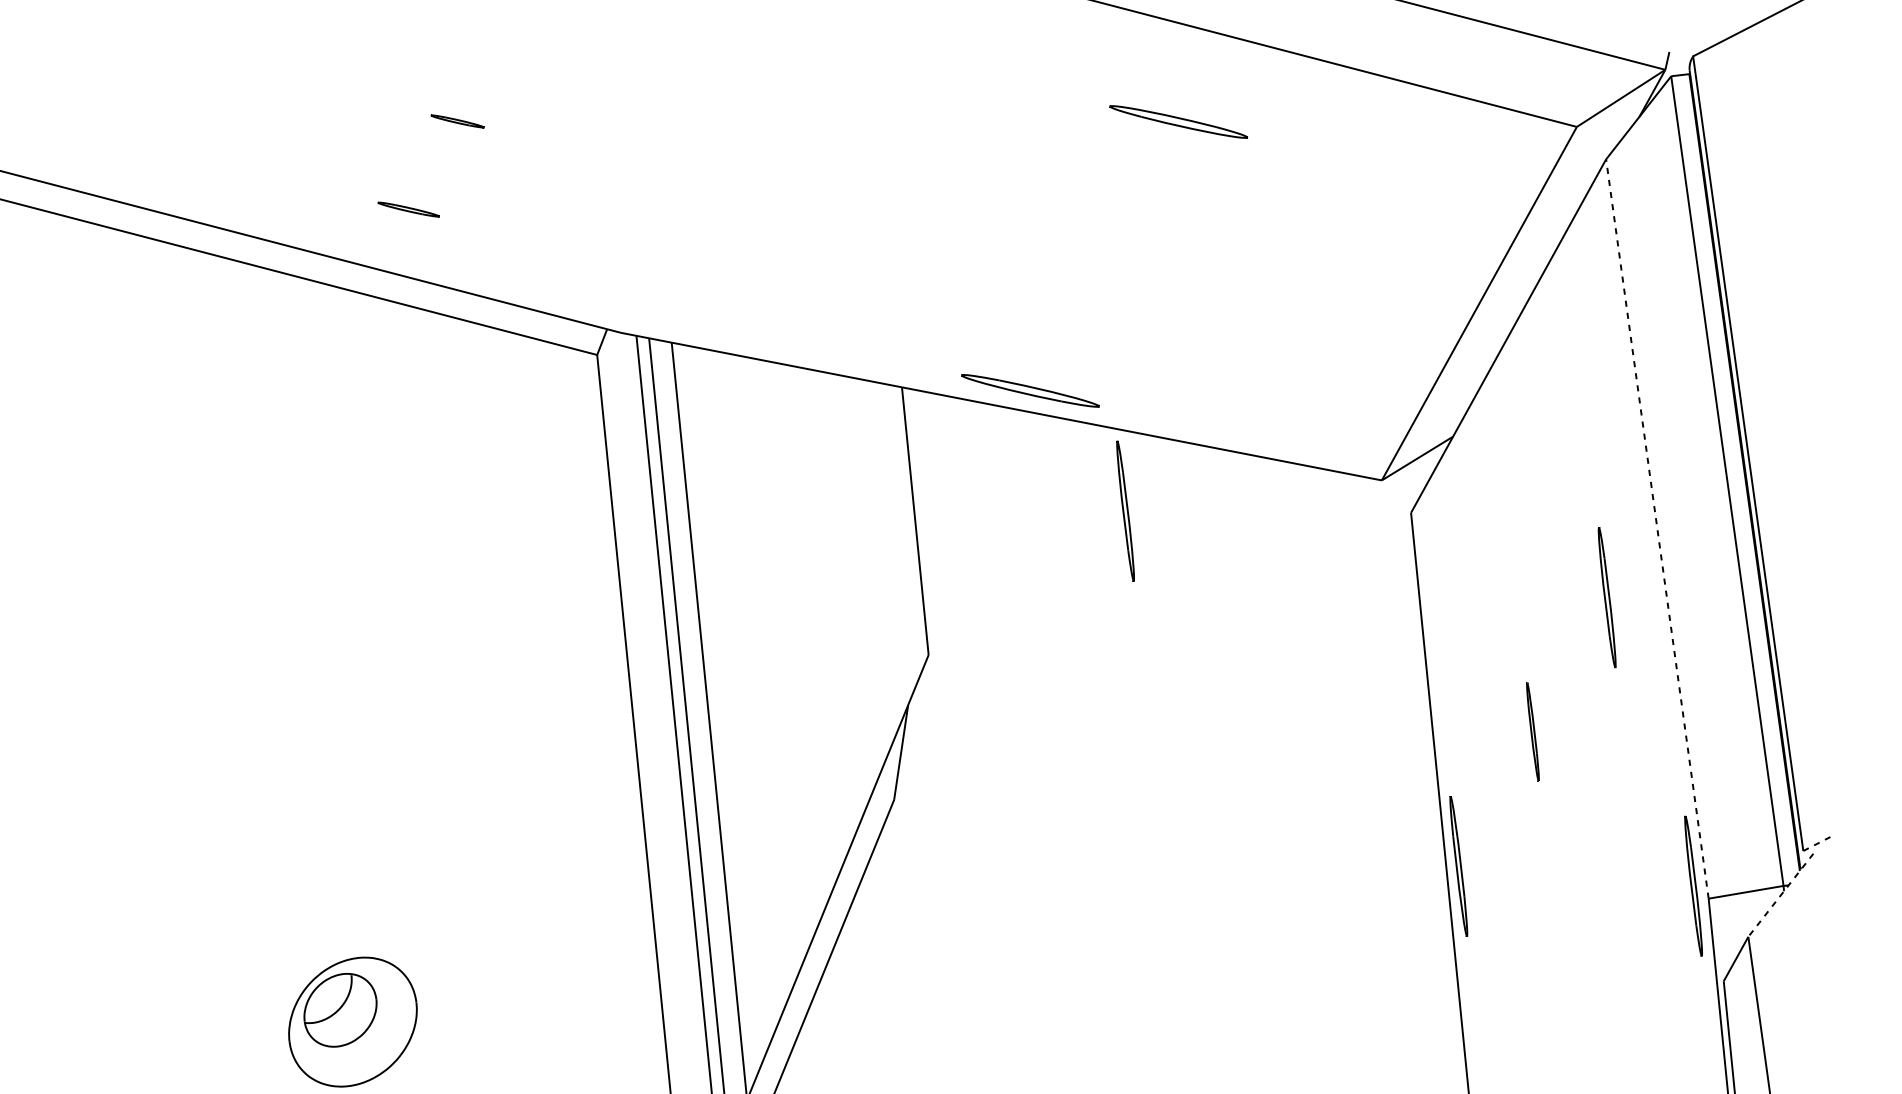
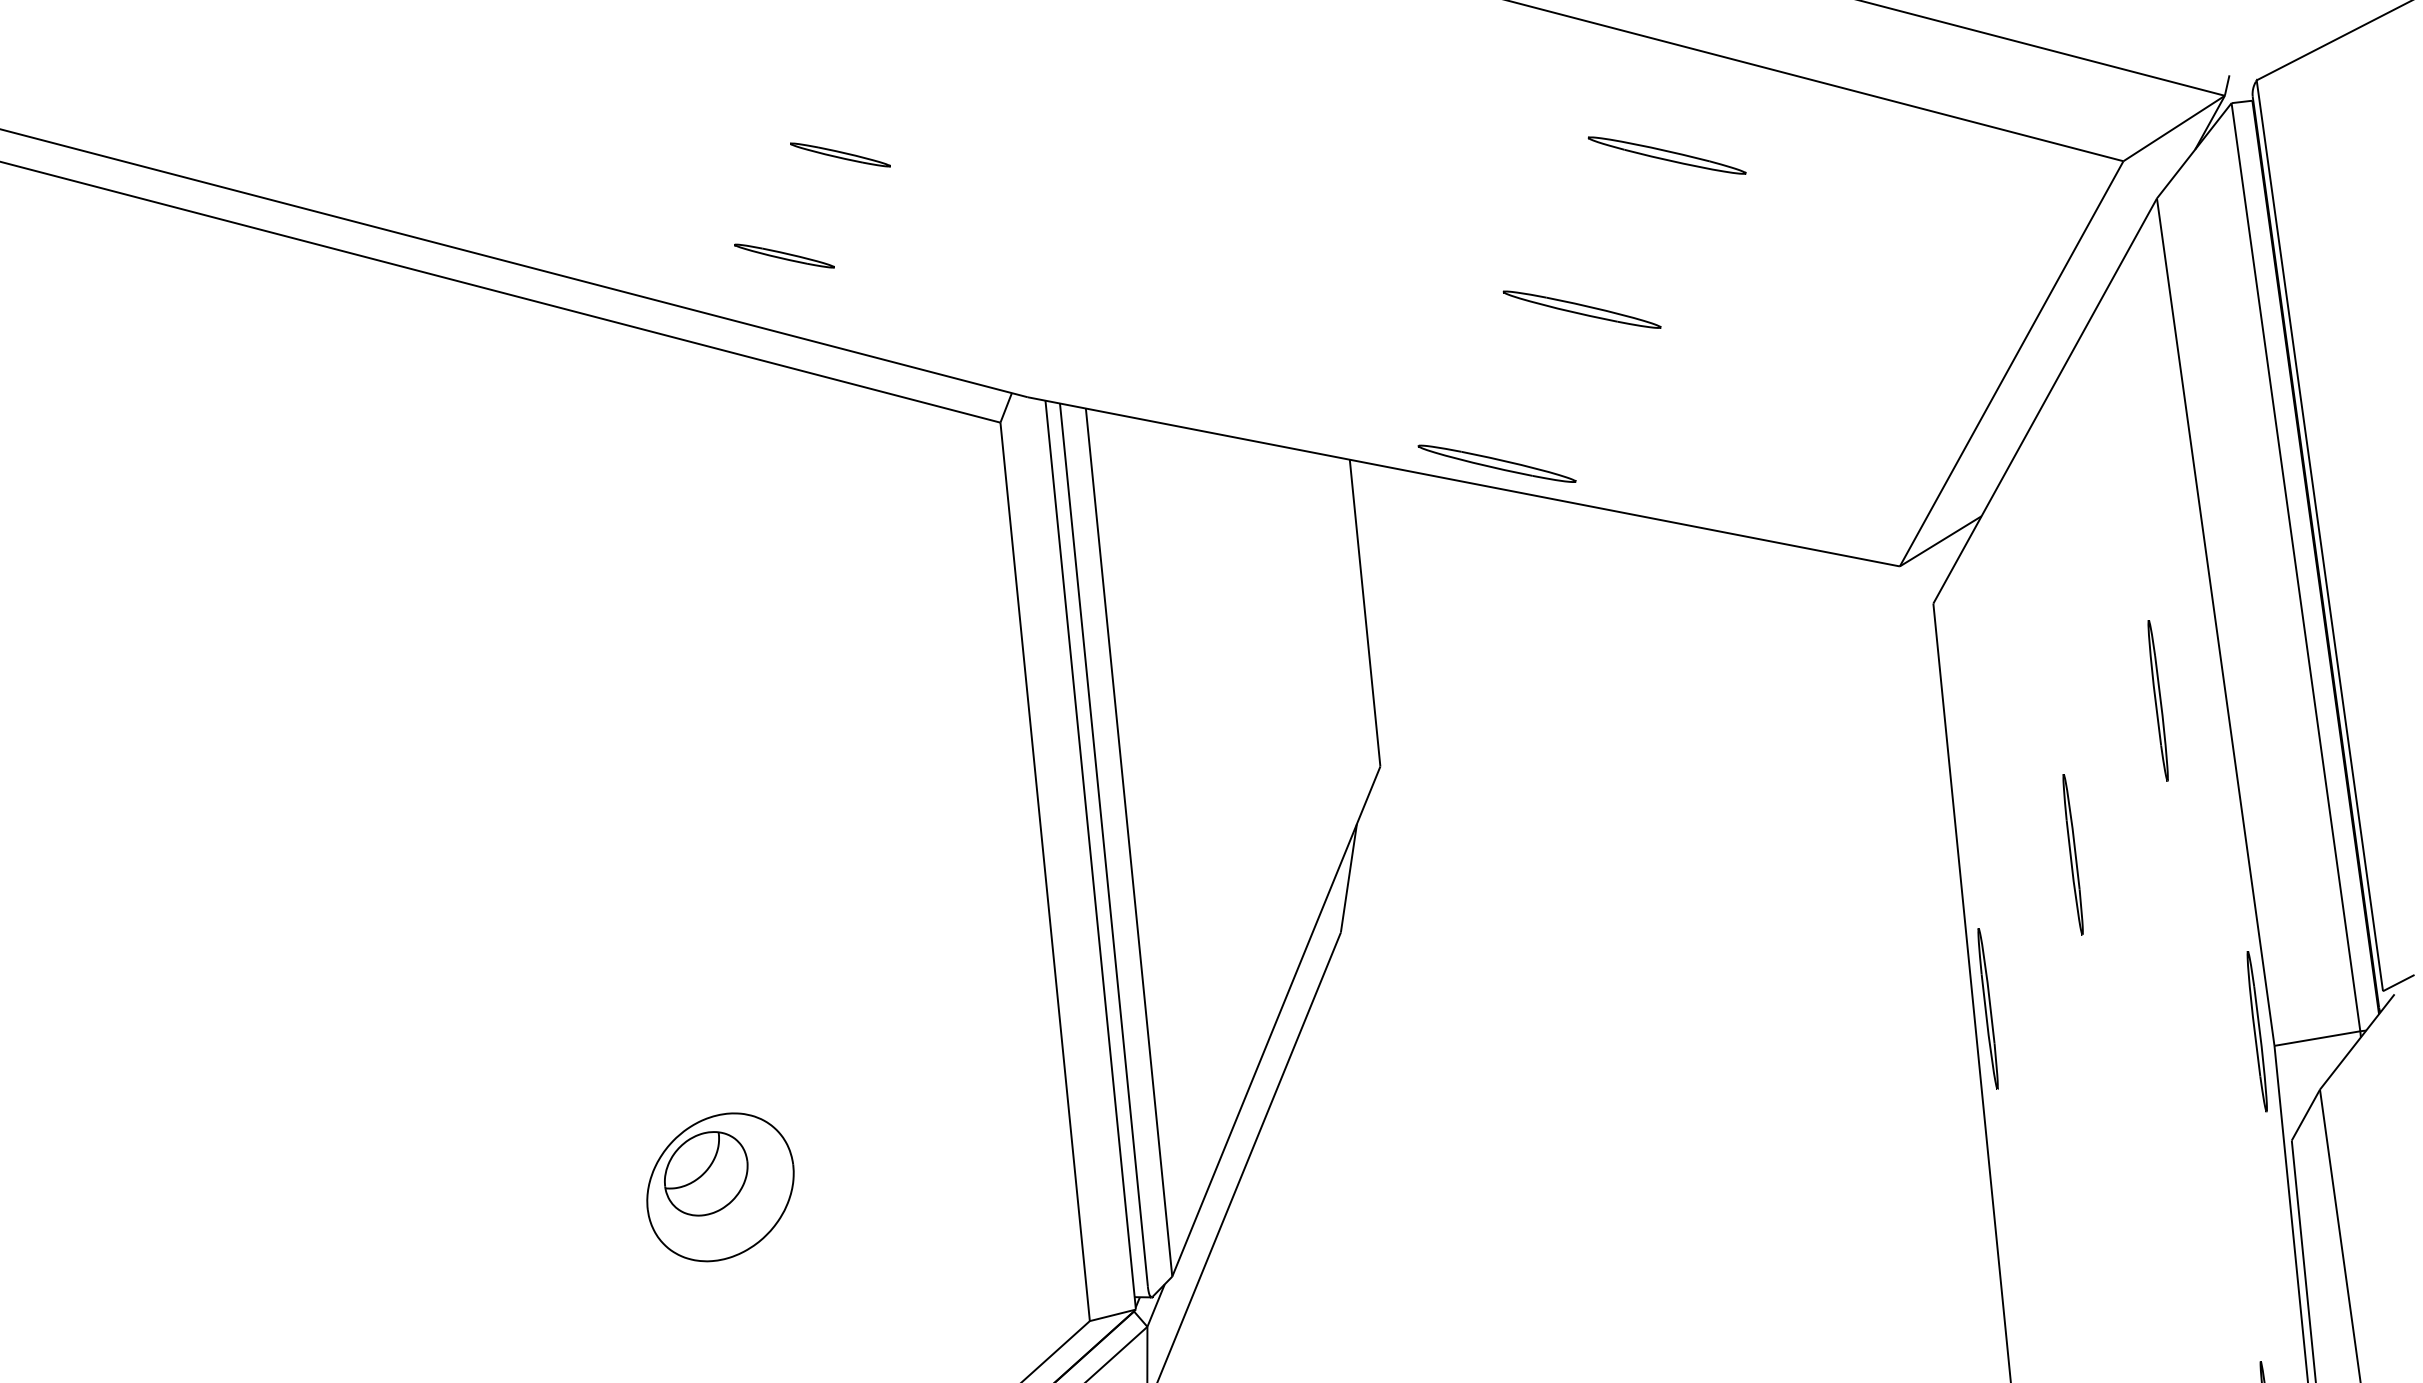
part: (457, 121) -> (840, 154), size x1.67
part: (408, 209) -> (784, 255), size x1.43
part: (1104, 256) -> (1581, 309), added
part: (1125, 511) -> (1605, 601), removed
line: (1657, 529) -> (2215, 622), dashed -> solid
part: (1532, 731) -> (2072, 854), size x1.43
line: (1816, 844) -> (2398, 983), dashed -> solid
line: (1780, 895) -> (2356, 1042), dashed -> solid

